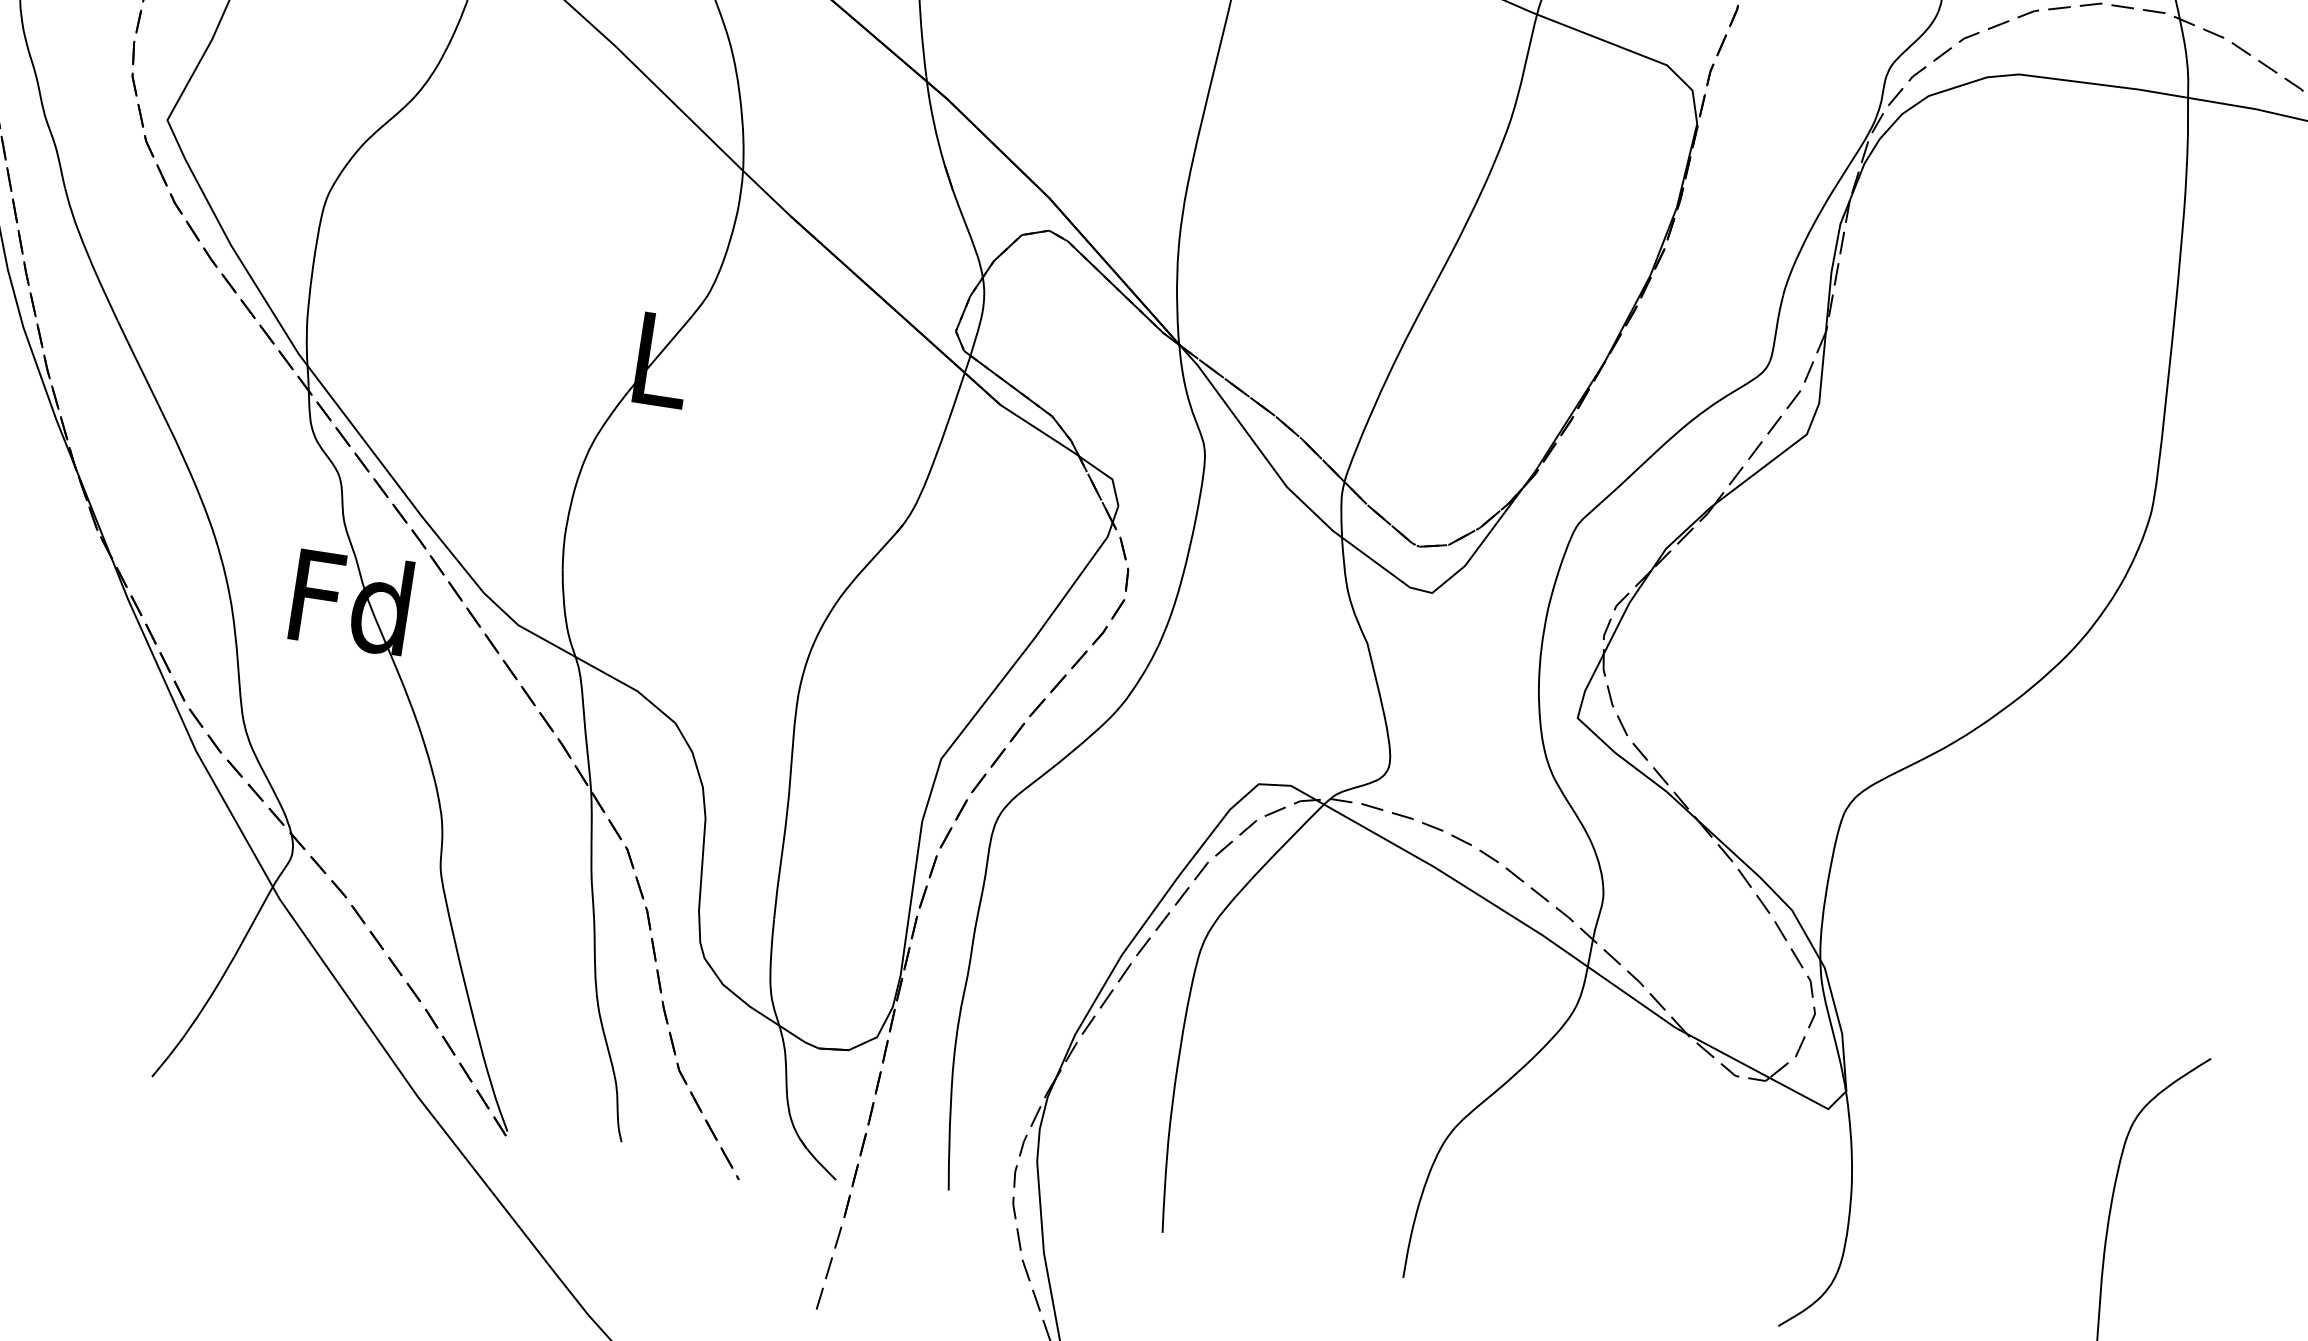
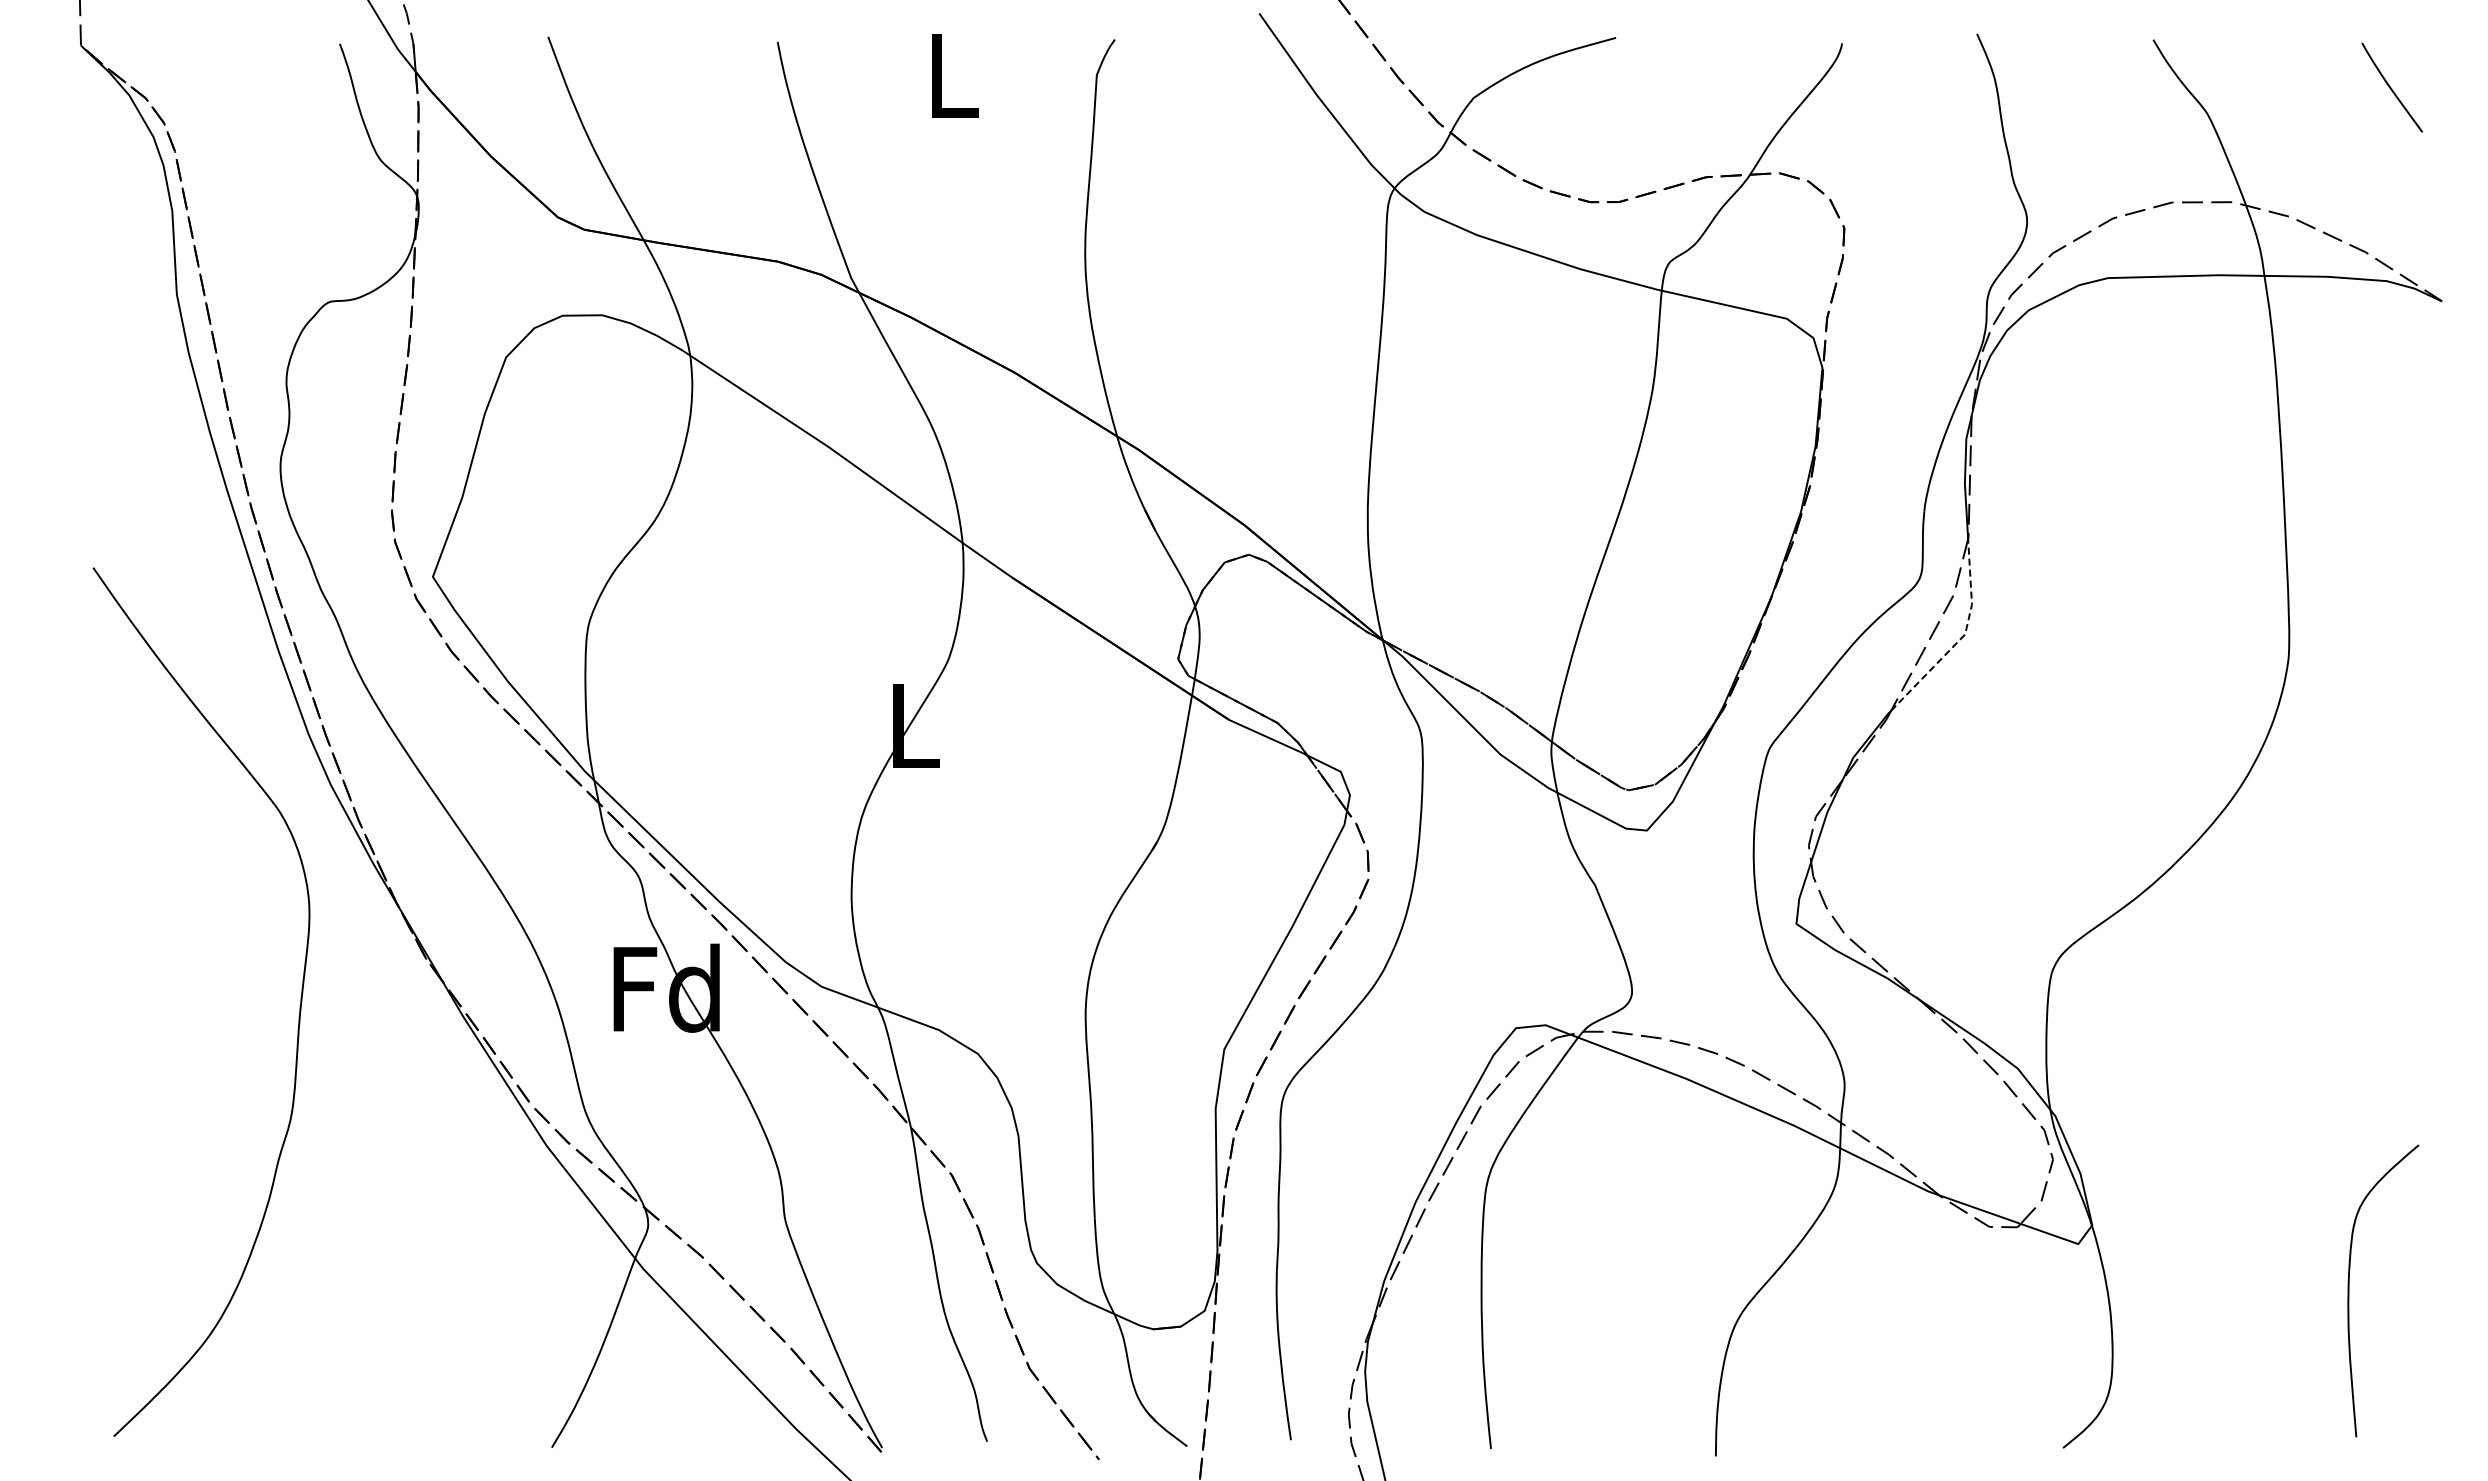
line: (1803, 437) -> (1962, 637), solid -> dashed

